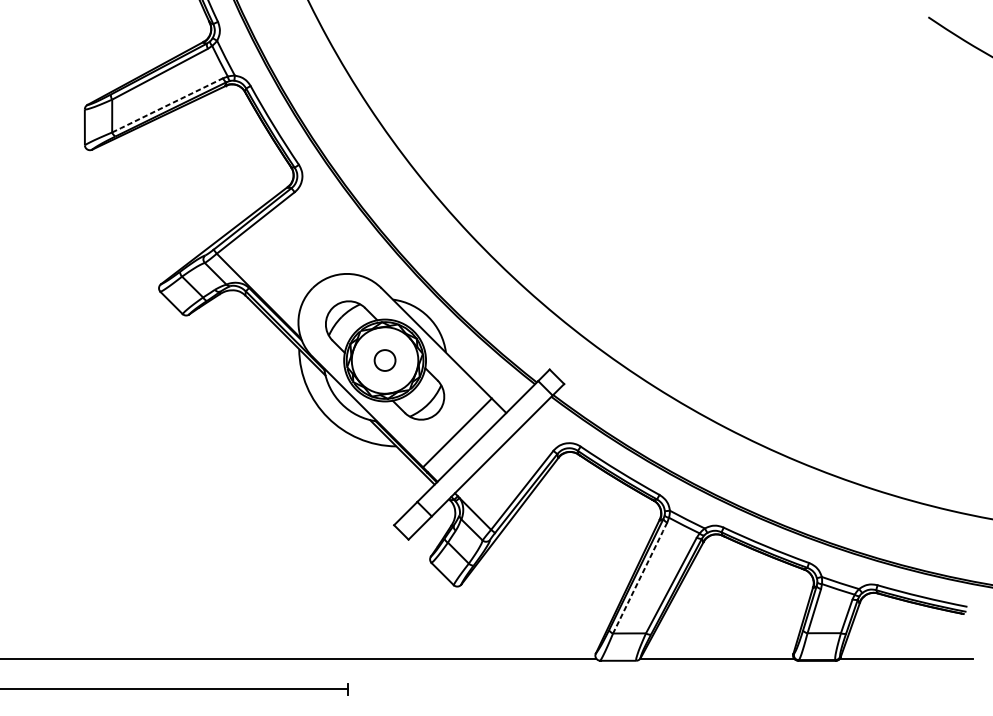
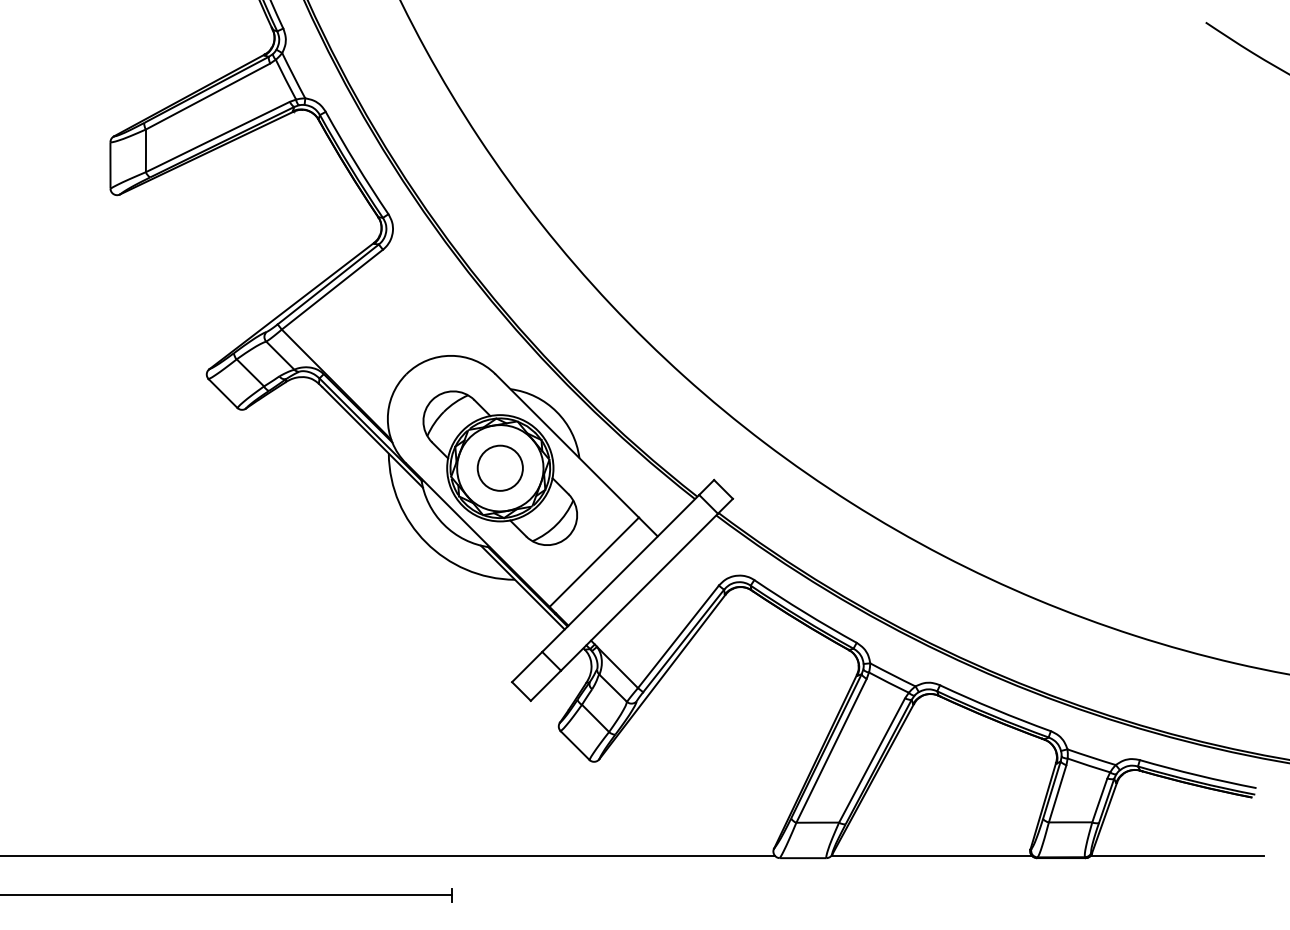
line: (166, 105) -> (216, 137), dashed -> solid
circle: (384, 359) -> (499, 467), size x1.67
line: (640, 577) -> (832, 749), dashed -> solid

